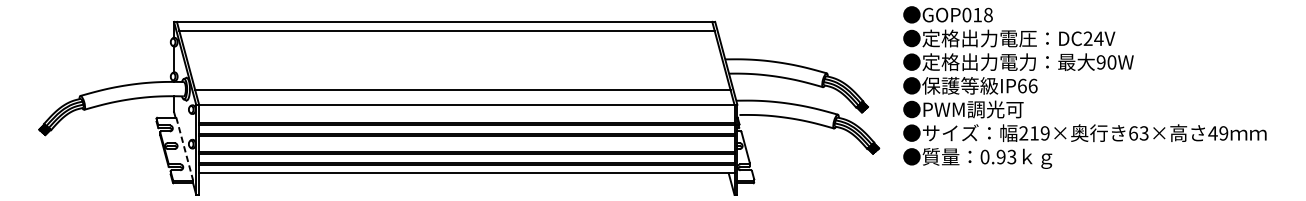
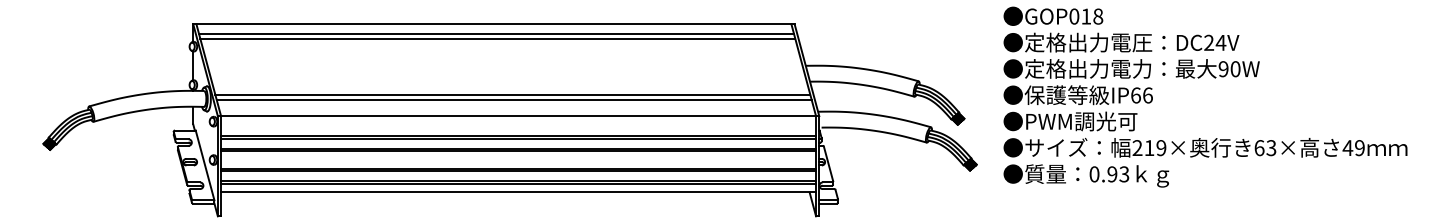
line: (447, 34) -> (497, 38), added
line: (461, 85) -> (512, 94), added
line: (185, 149) -> (205, 165), dashed -> solid

